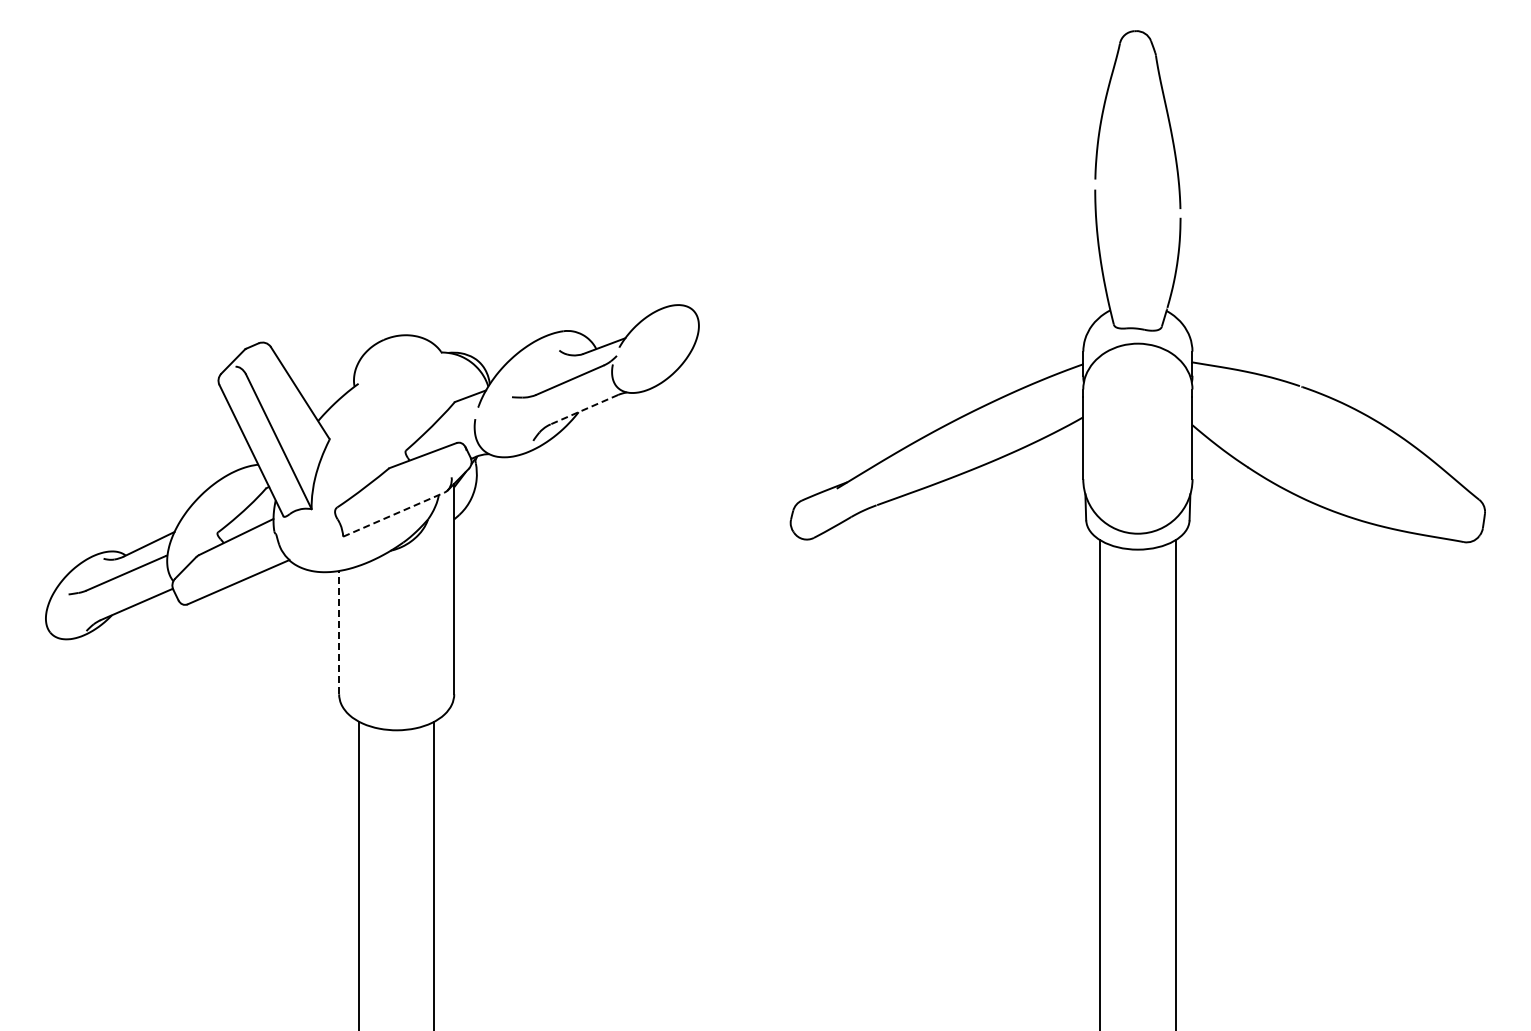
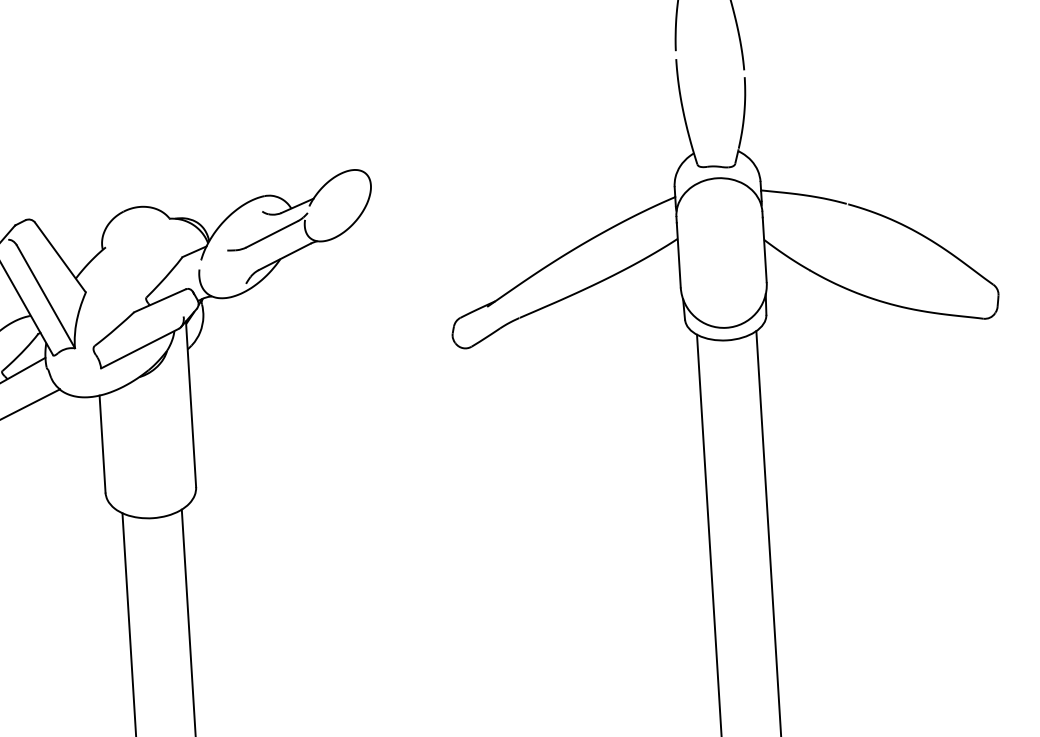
line: (584, 409) -> (284, 256), dashed -> solid
line: (394, 514) -> (140, 348), dashed -> solid
line: (339, 632) -> (102, 443), dashed -> solid

